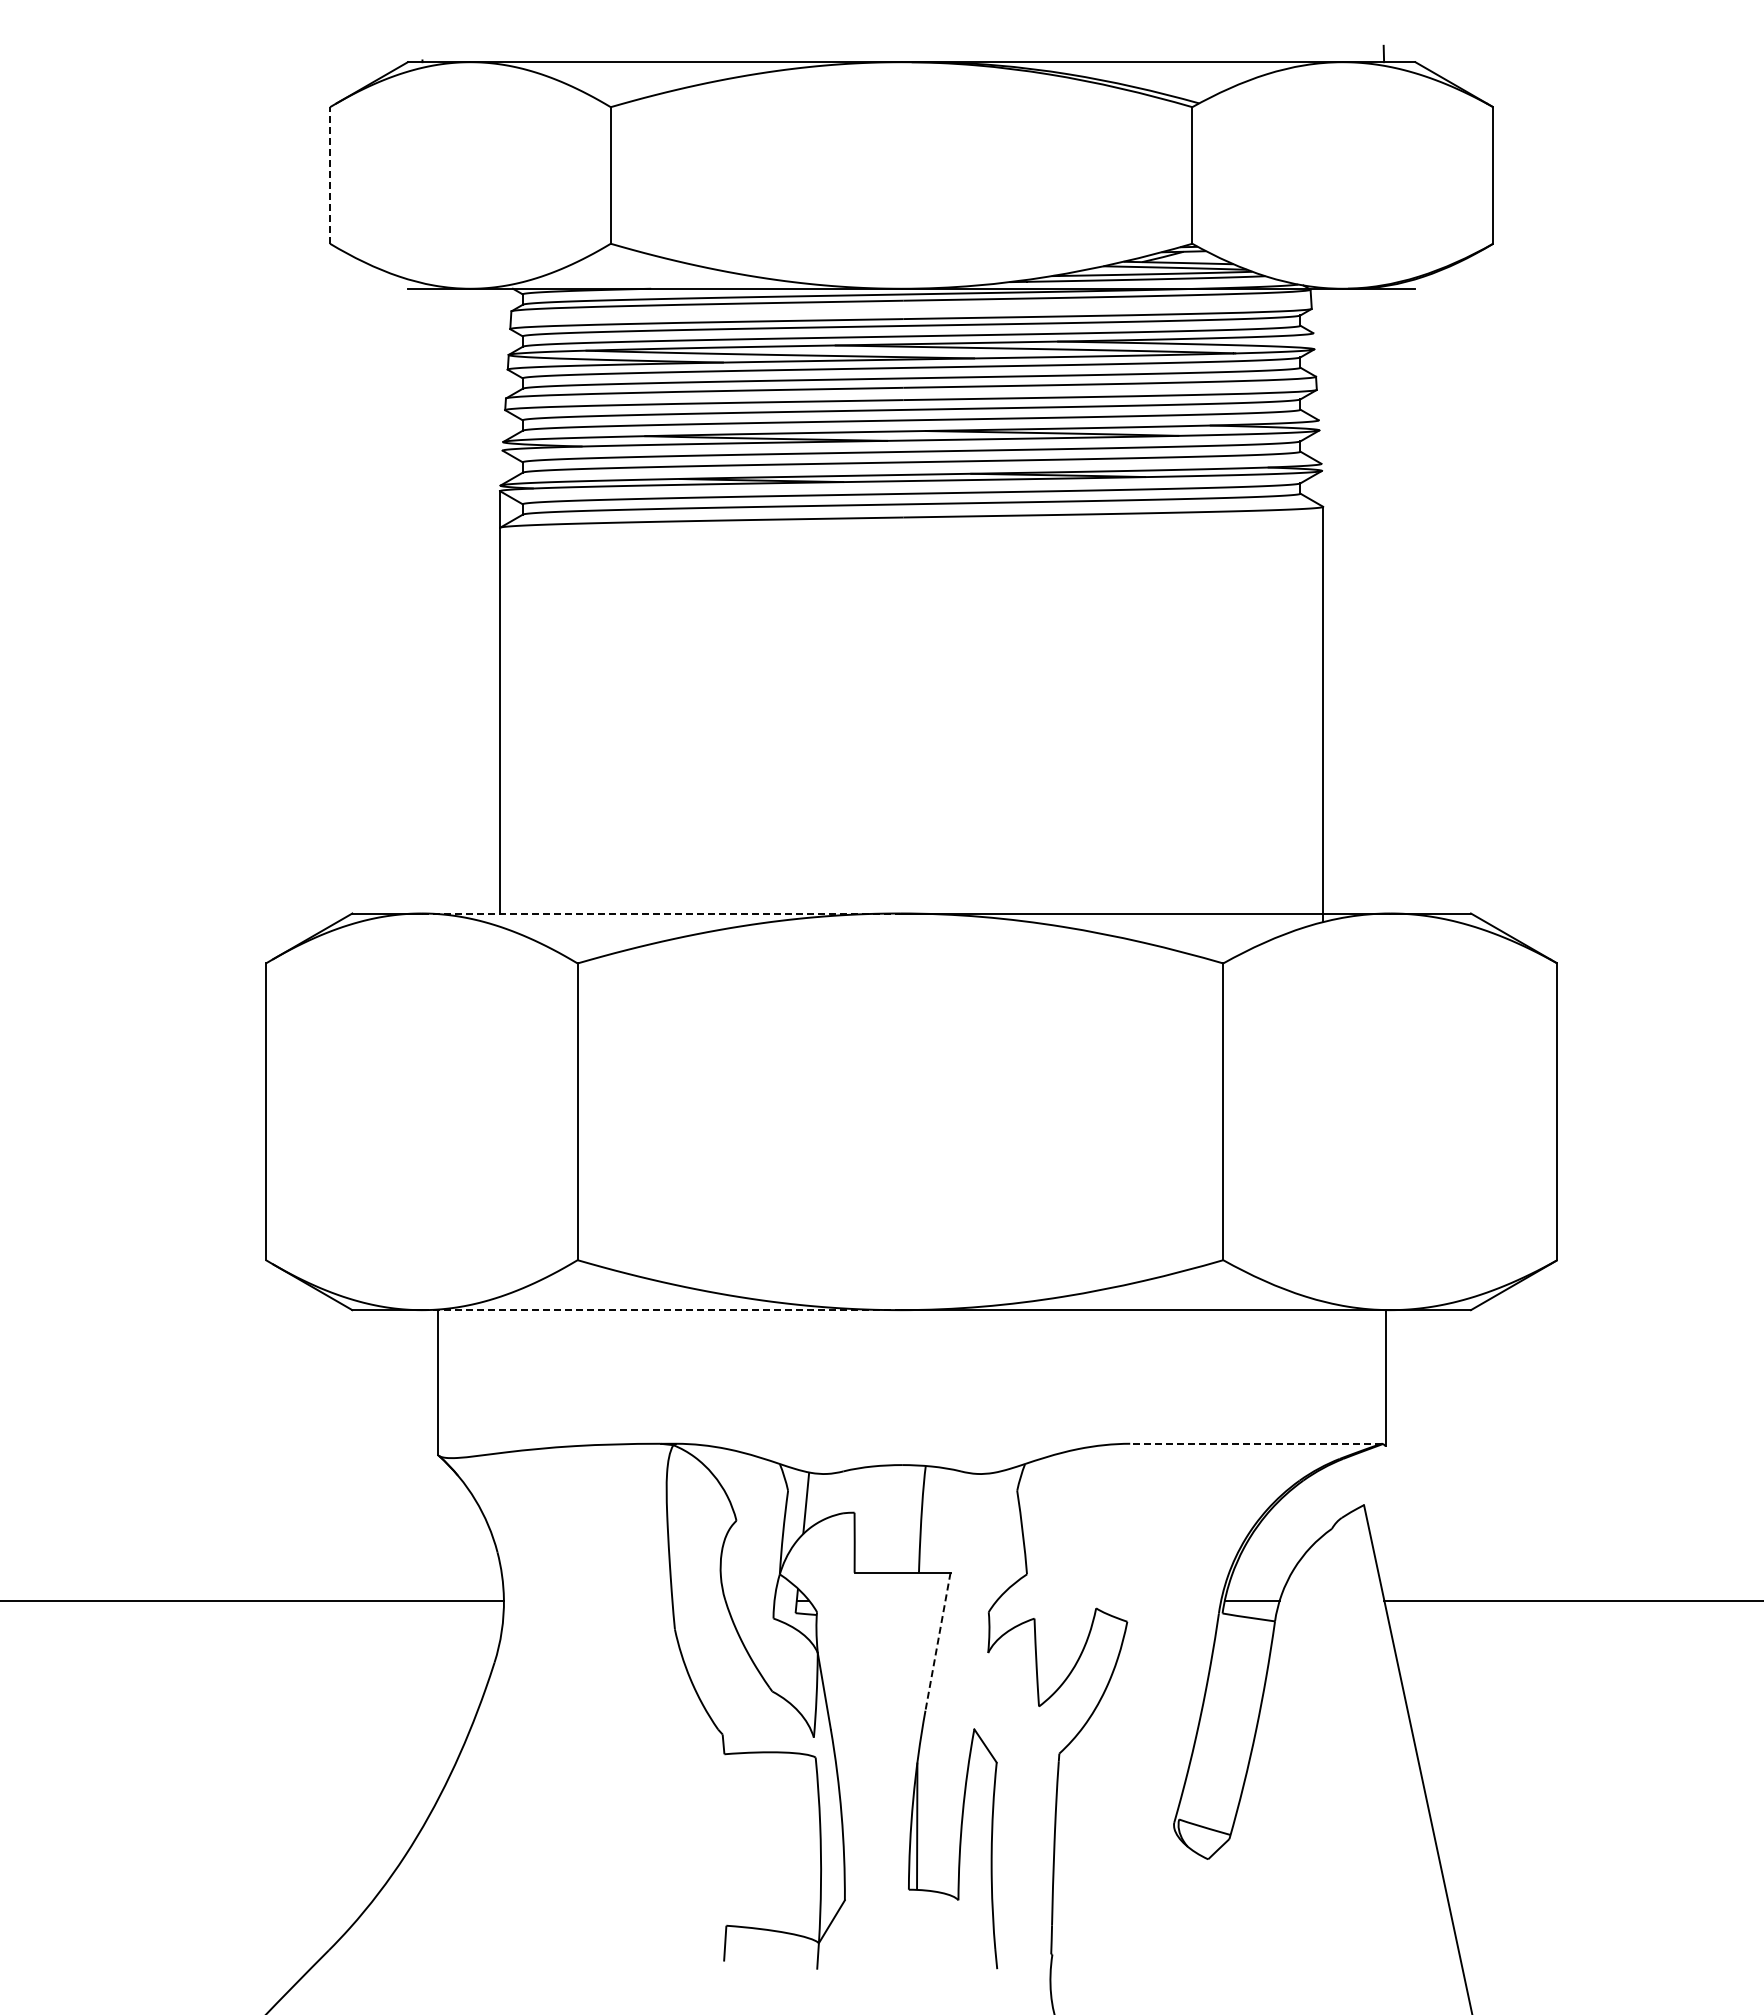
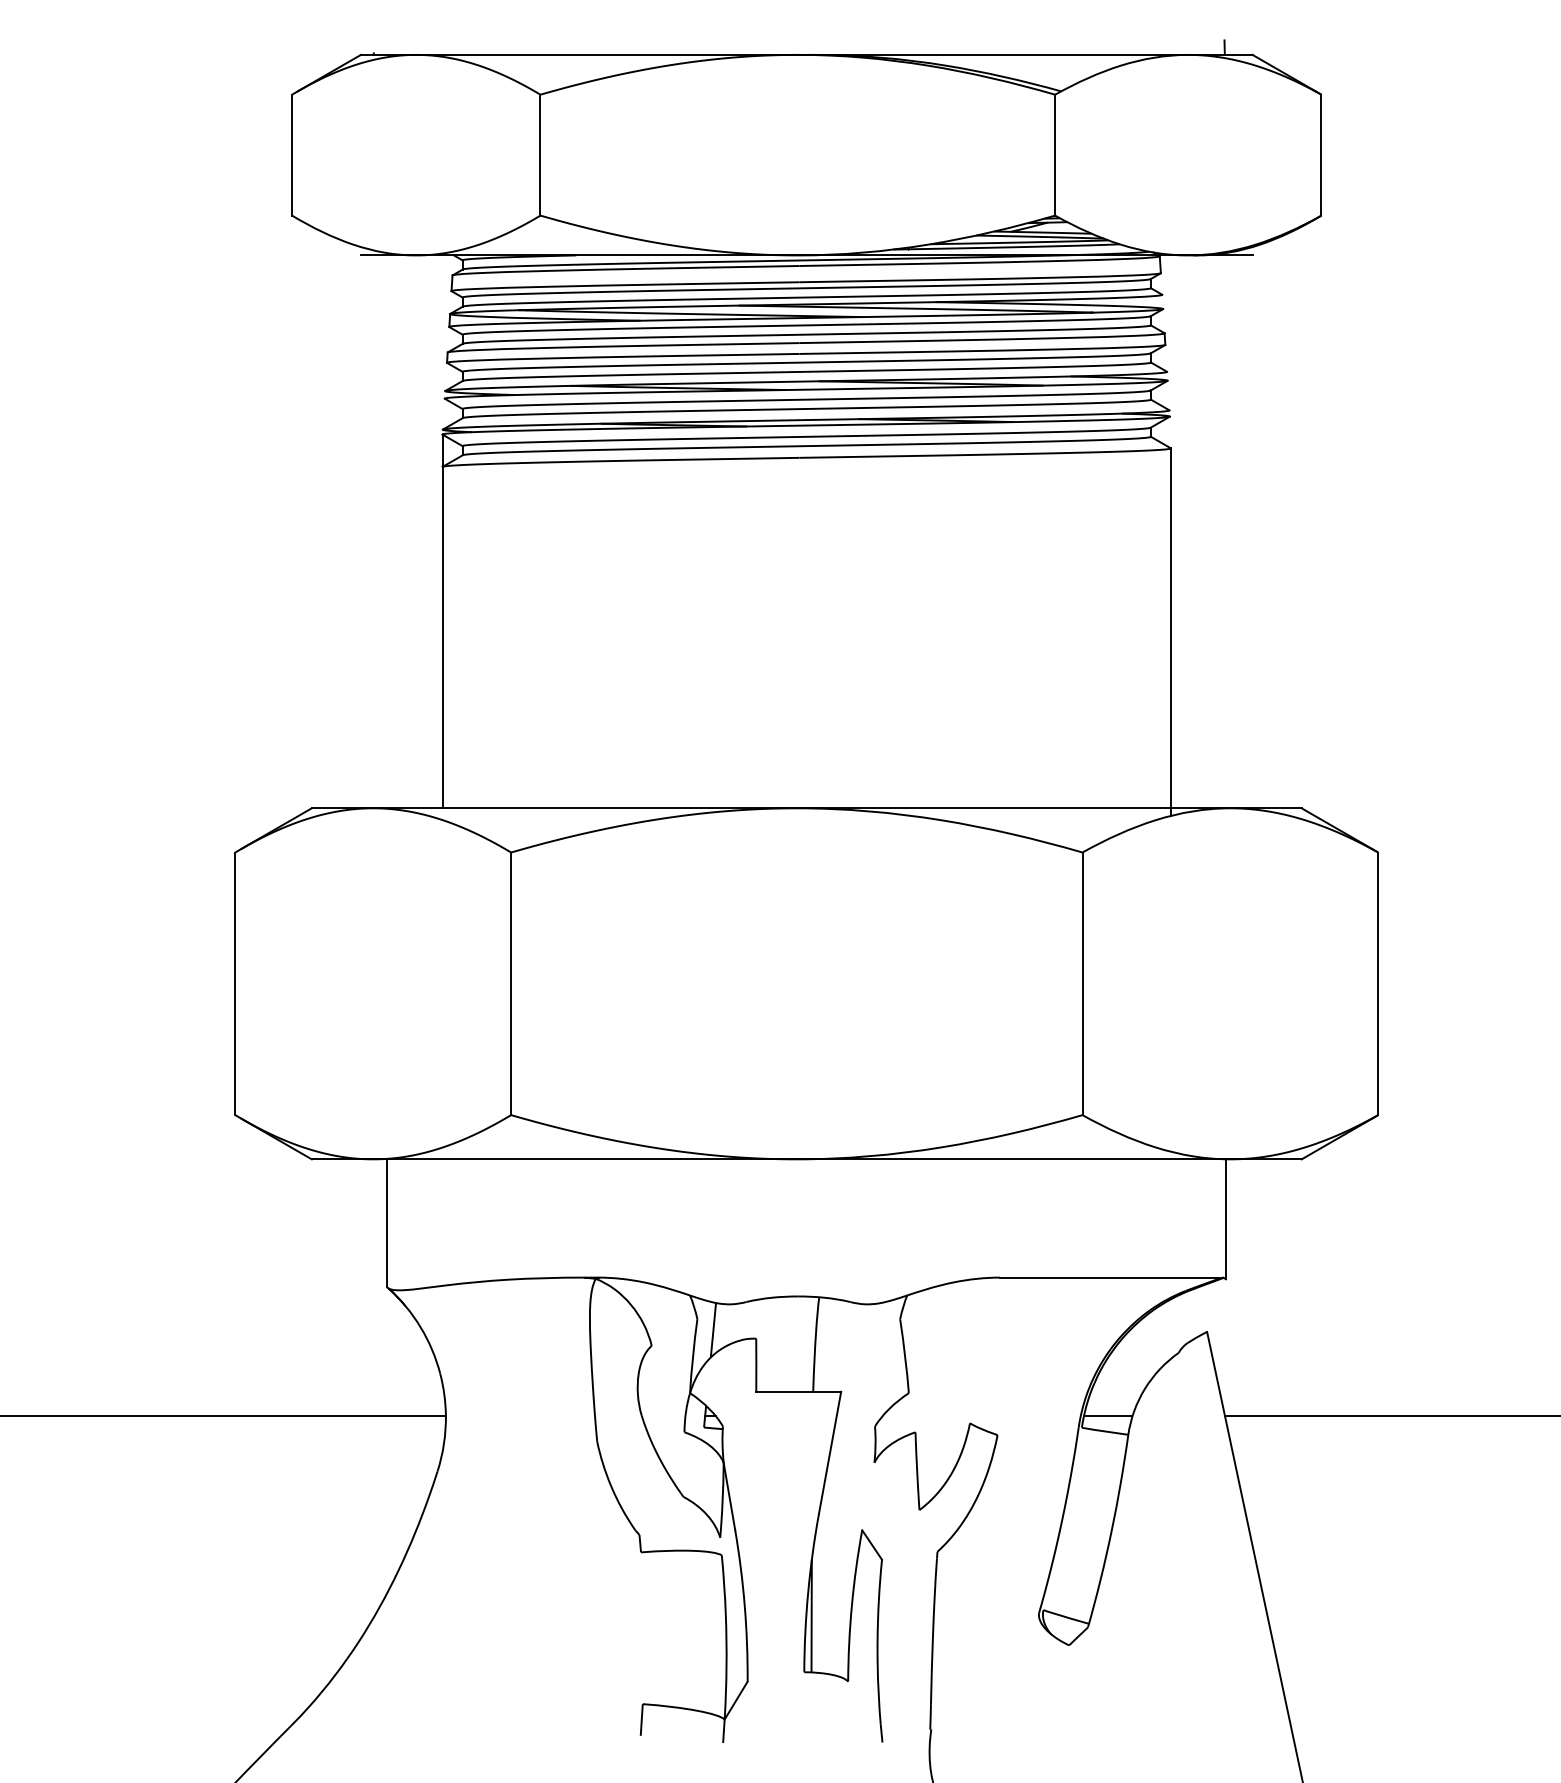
line: (330, 174) -> (292, 154), dashed -> solid
line: (661, 913) -> (585, 808), dashed -> solid
line: (661, 1310) -> (585, 1159), dashed -> solid
line: (1255, 1443) -> (1111, 1277), dashed -> solid
line: (937, 1642) -> (829, 1453), dashed -> solid

